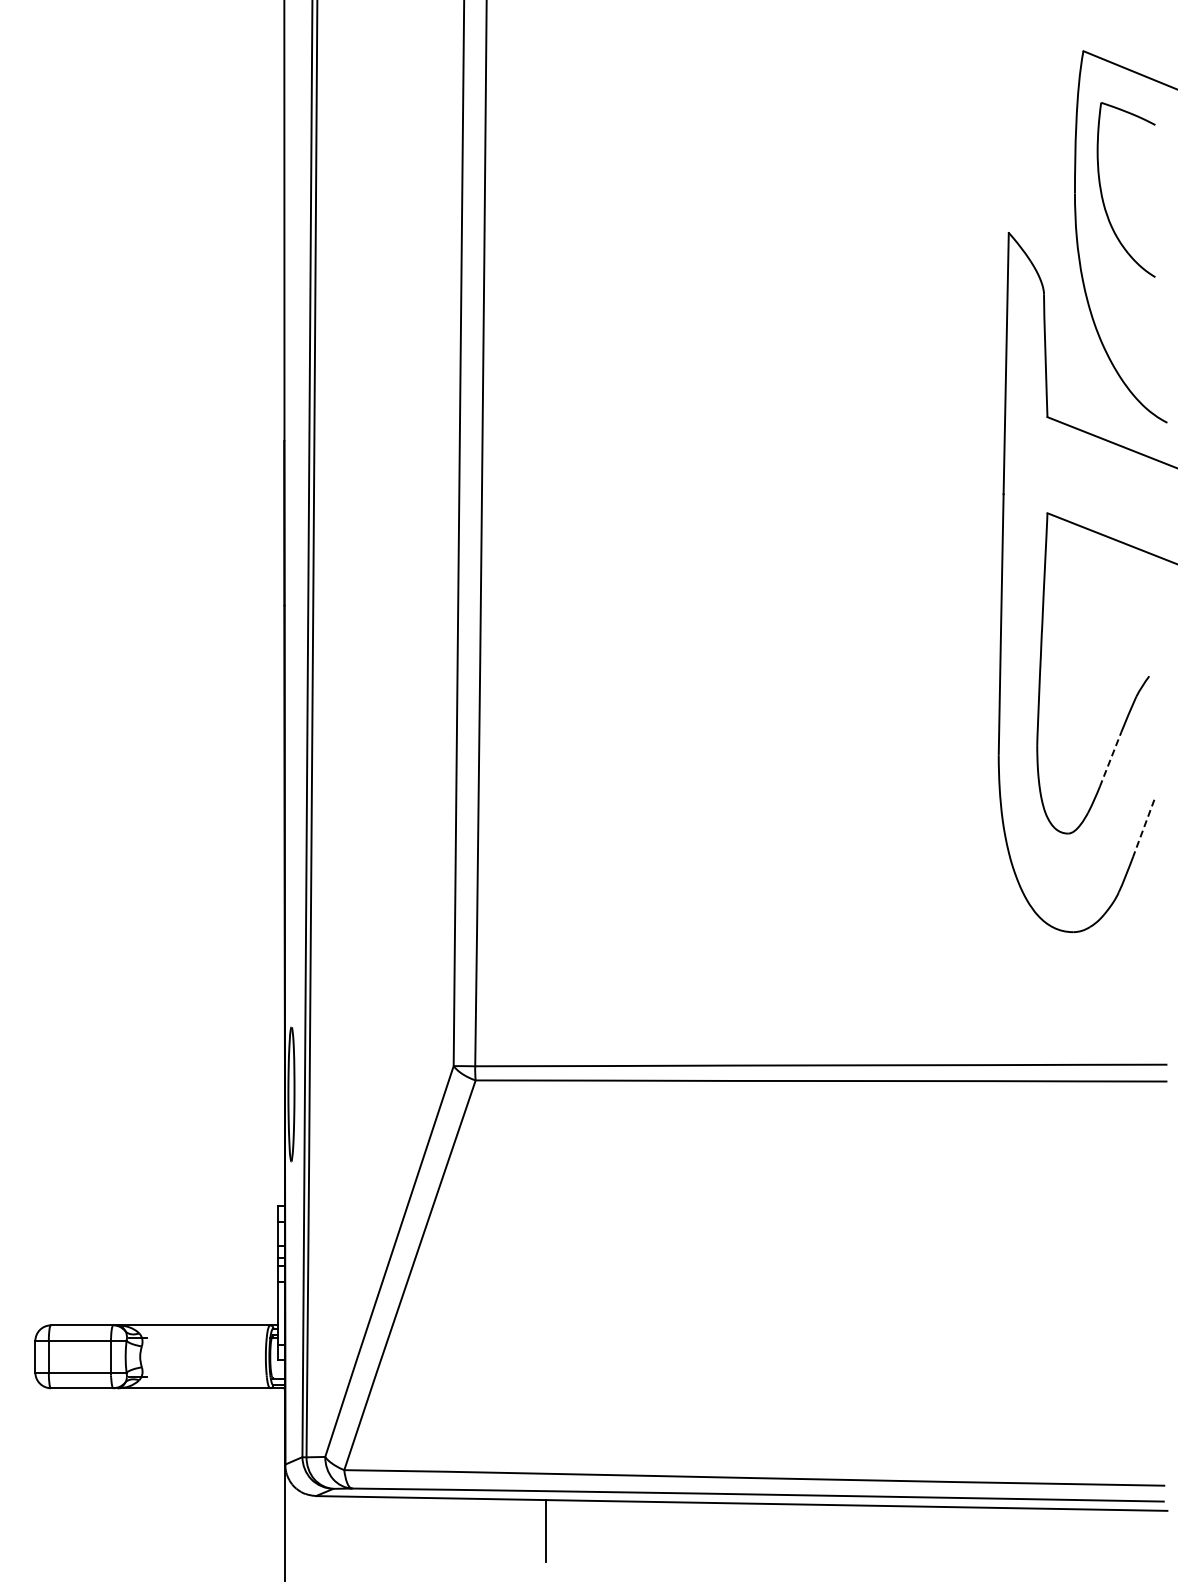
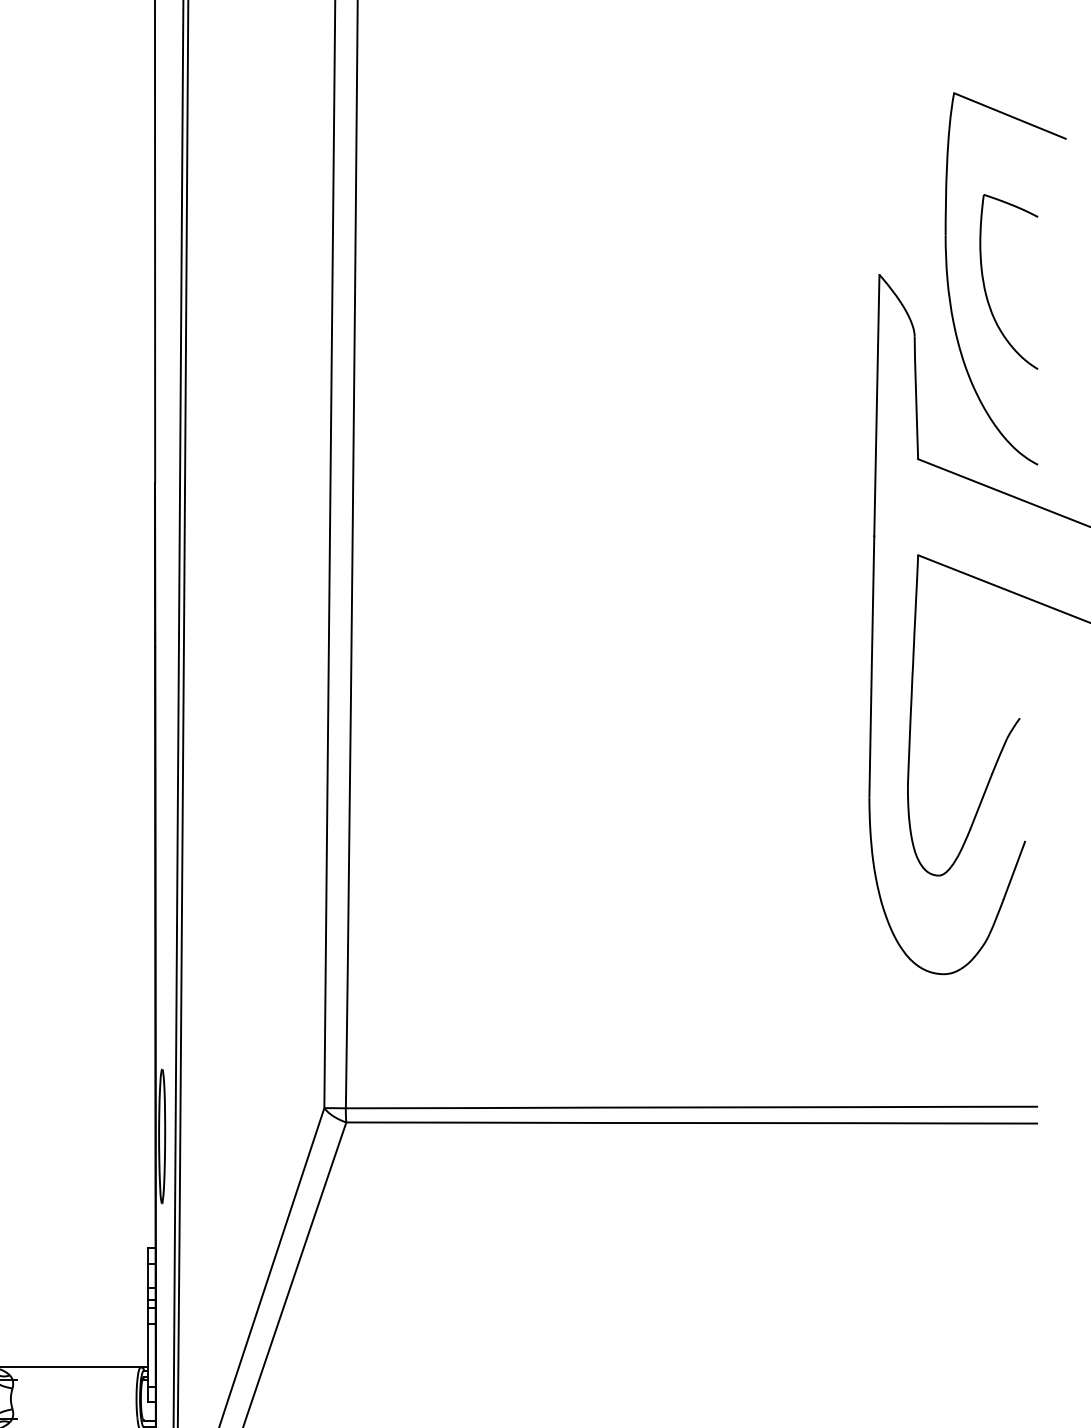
part: (1102, 192) -> (985, 284), moved
line: (1110, 759) -> (981, 801), dashed -> solid
line: (1143, 828) -> (1014, 870), dashed -> solid

